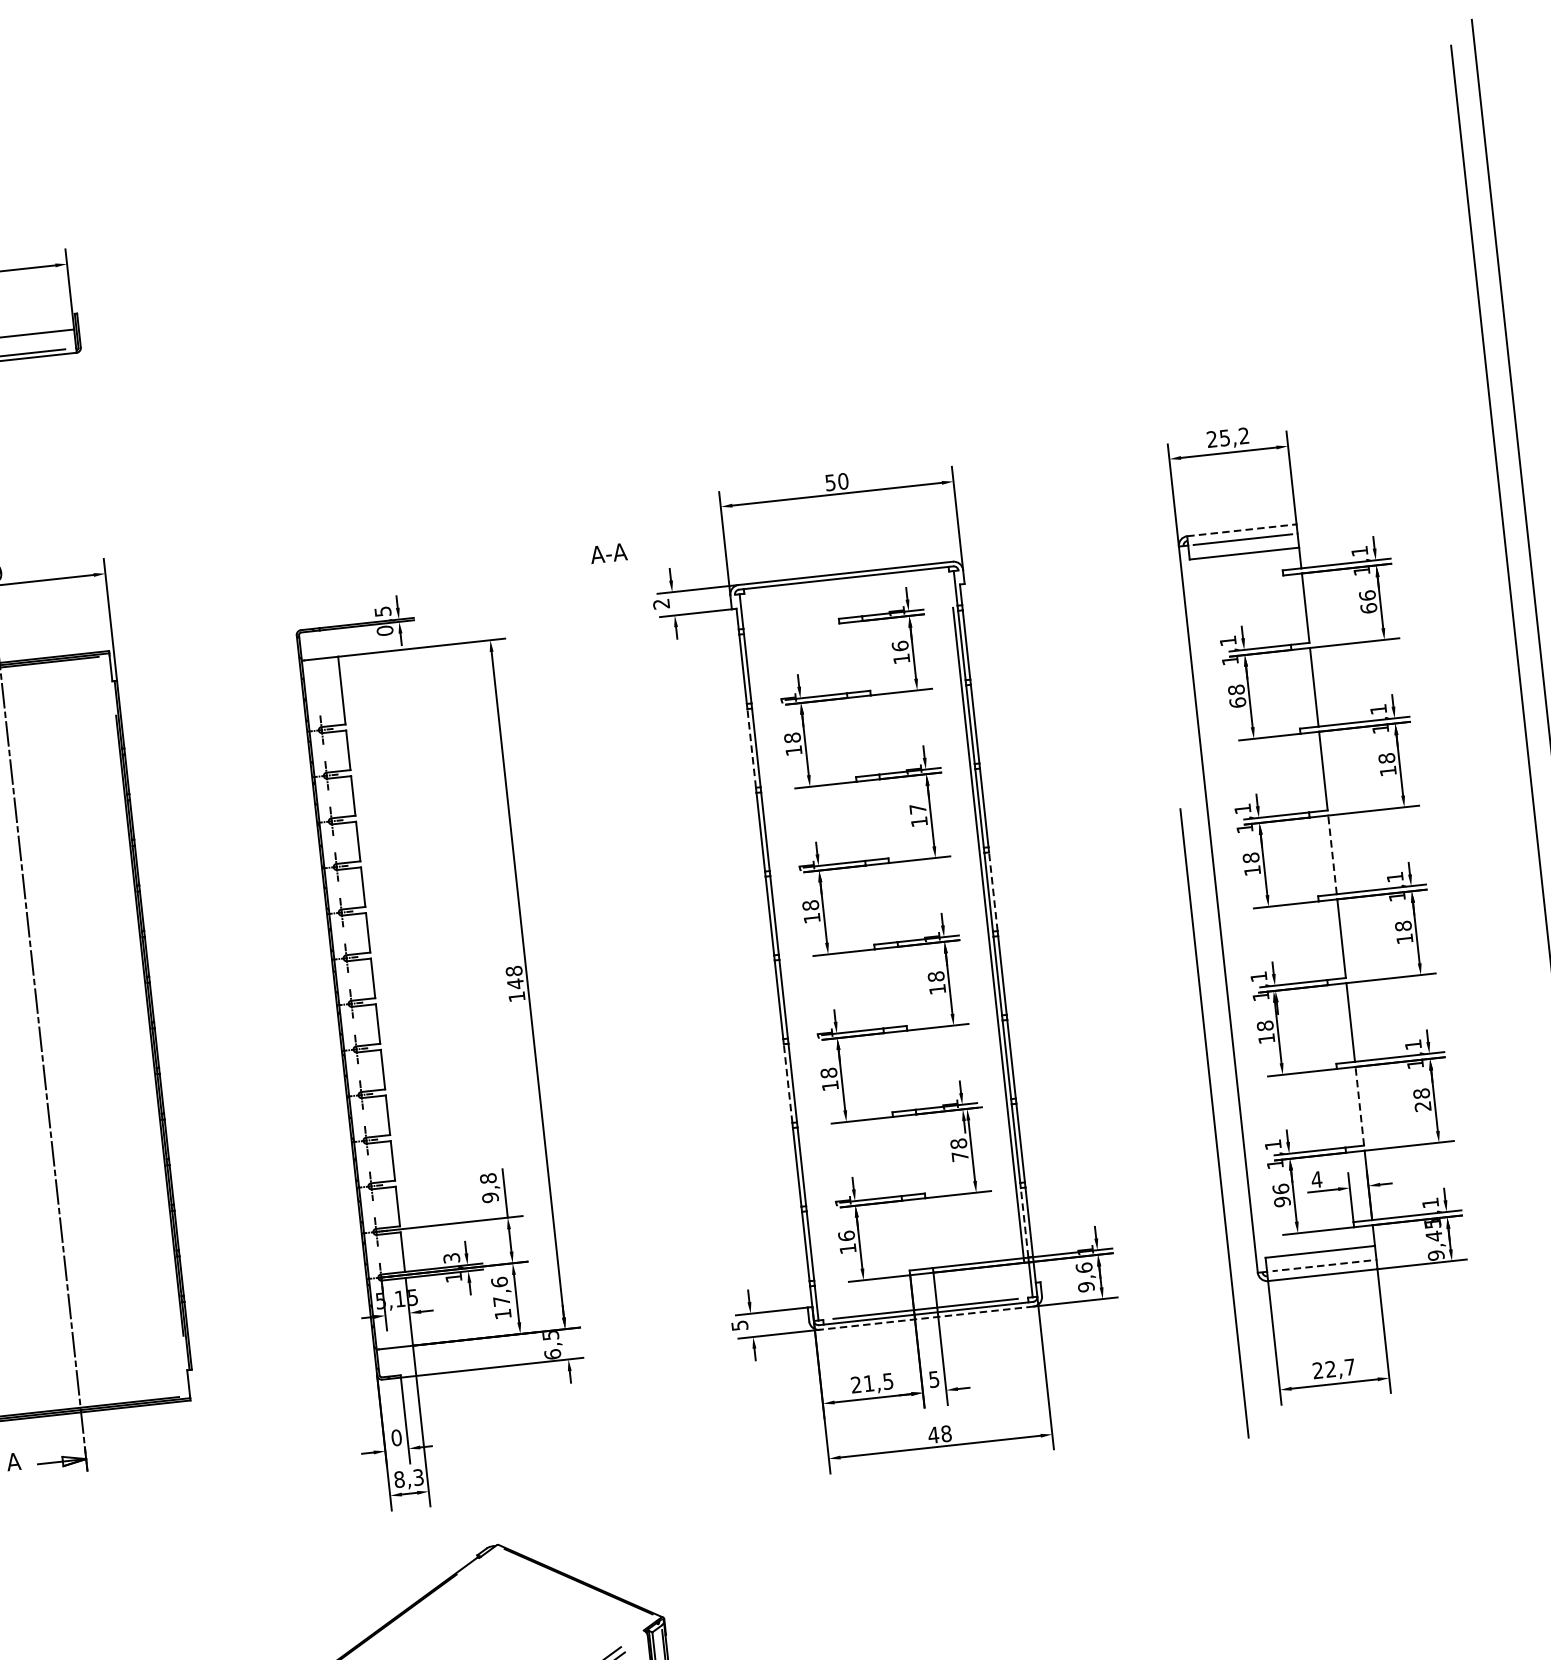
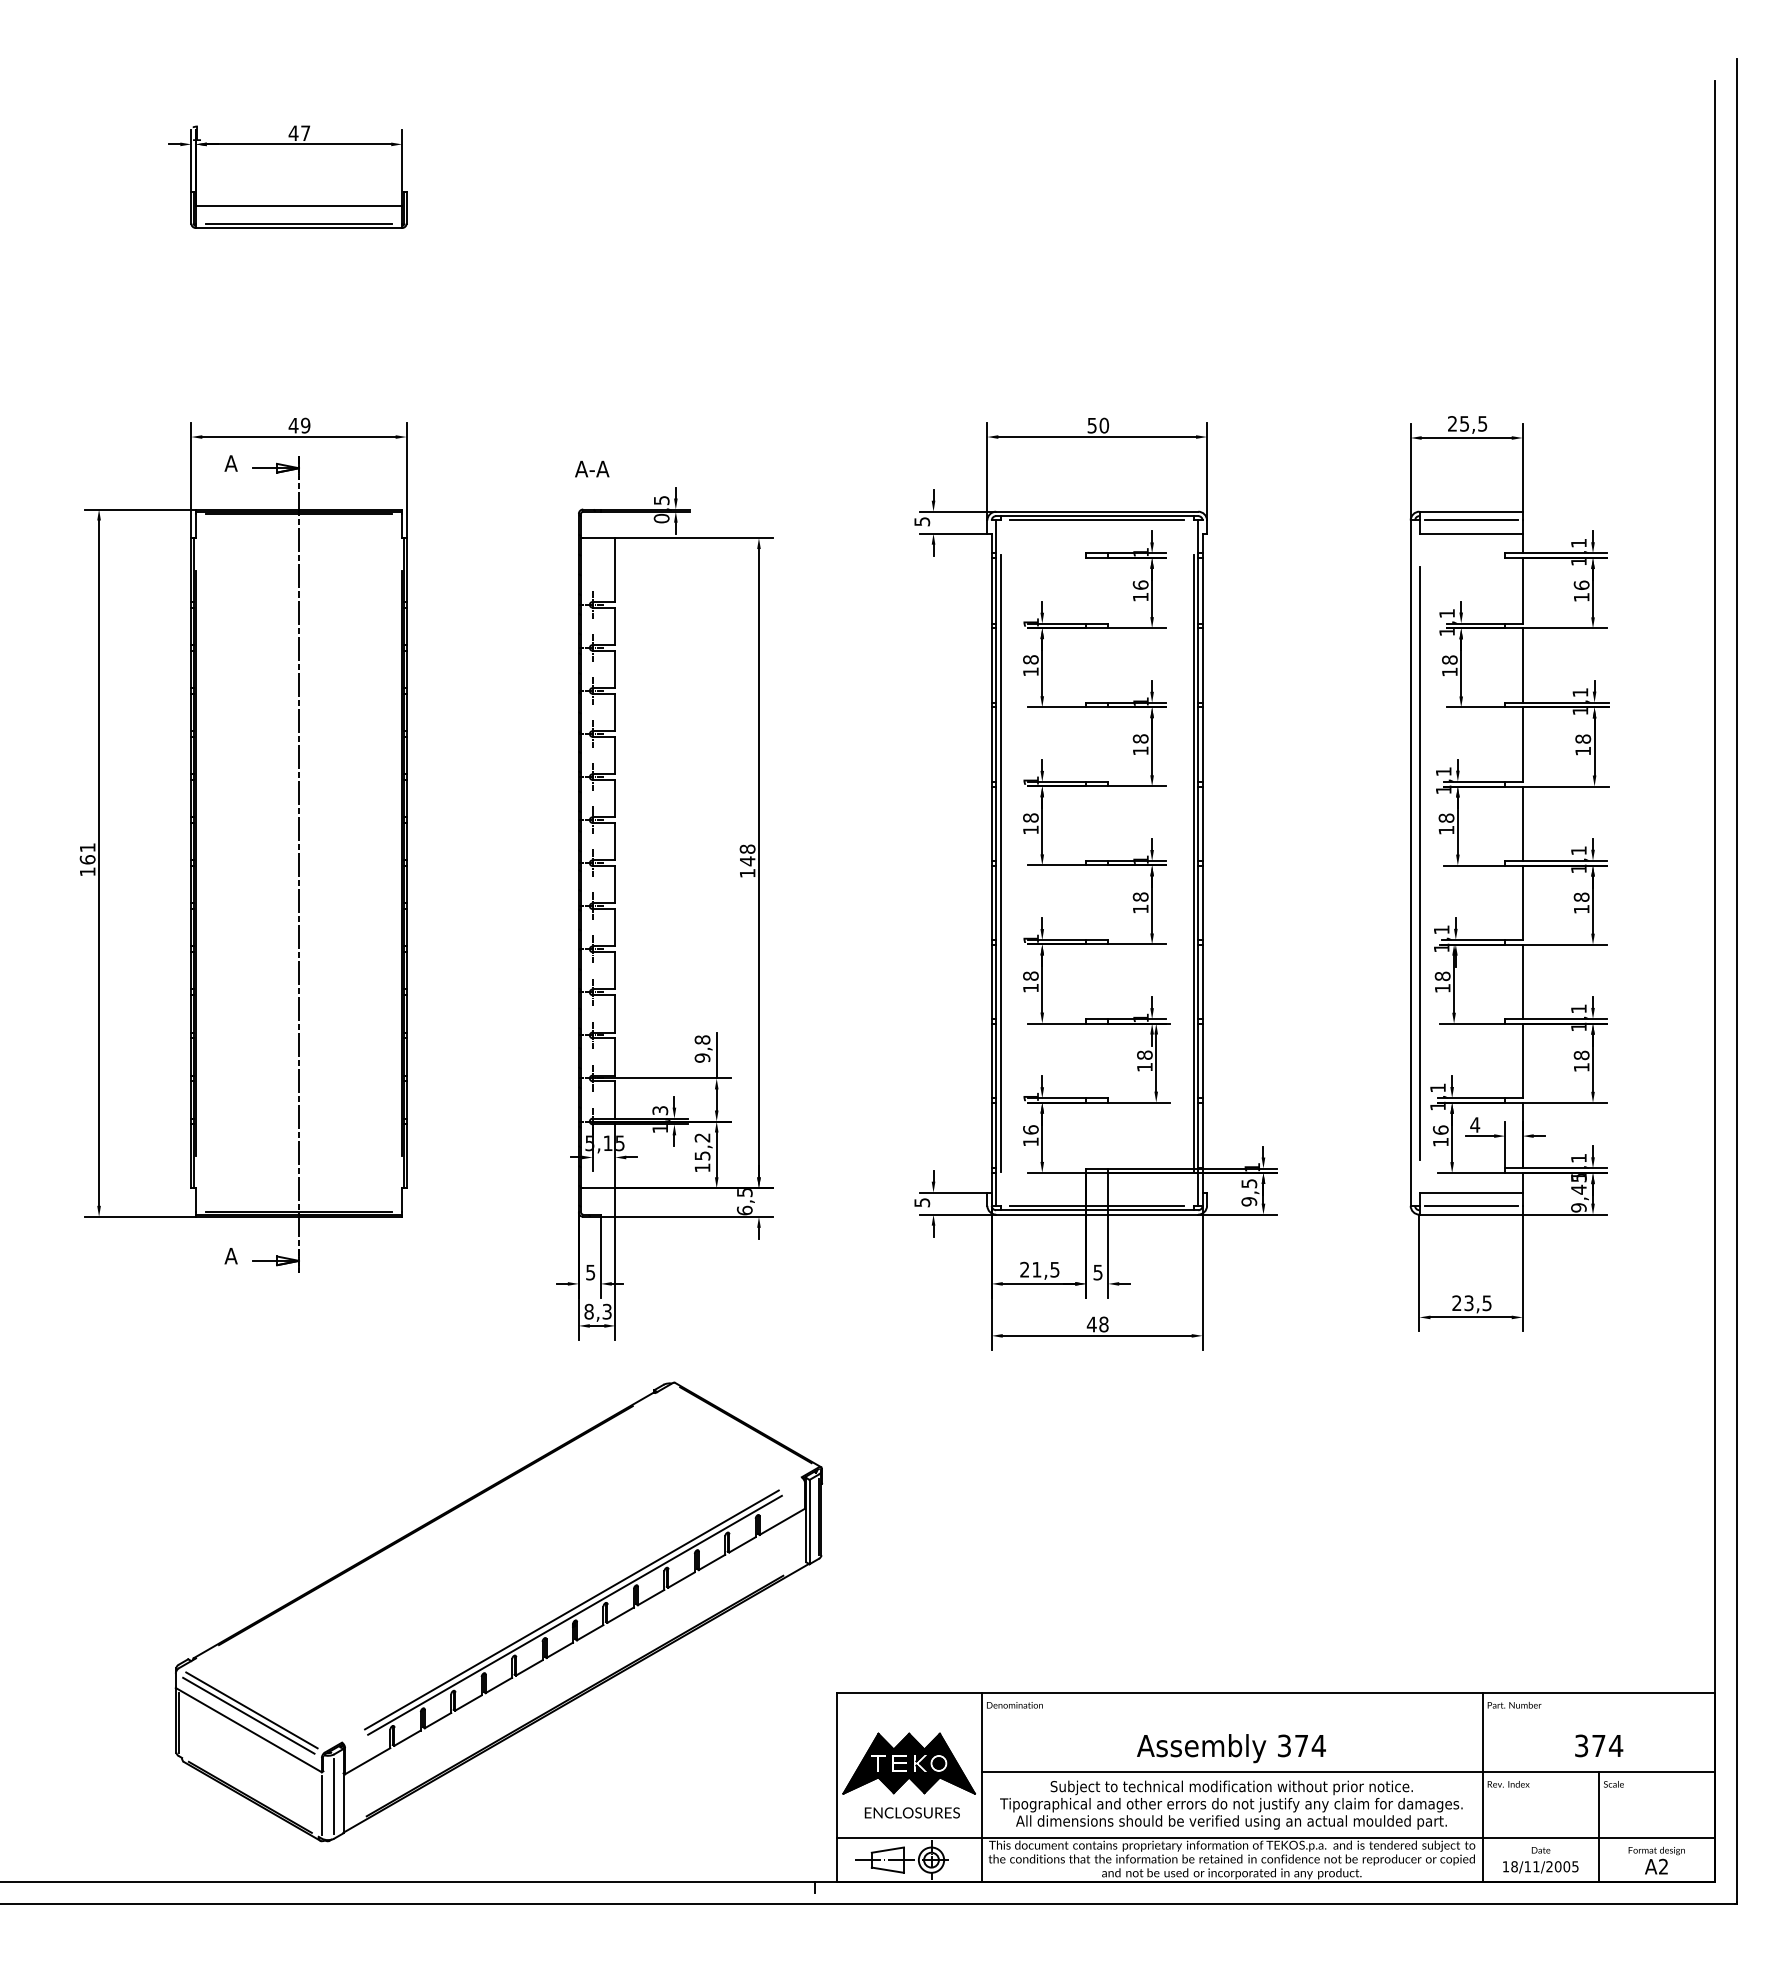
text: (1243, 435) -> (1482, 423), 25,2 -> 25,5
line: (1242, 530) -> (1471, 511), dashed -> solid
text: (609, 552) -> (592, 468), moved
line: (847, 582) -> (1097, 520), added
text: (661, 603) -> (922, 521), 2 -> 5
text: (1368, 608) -> (1581, 597), 66 -> 16
text: (1237, 702) -> (1449, 671), 68 -> 18
line: (751, 747) -> (991, 664), dashed -> solid
text: (917, 808) -> (1140, 738), 17 -> 18
line: (1332, 854) -> (1522, 823), dashed -> solid
line: (993, 891) -> (1202, 823), dashed -> solid
line: (783, 956) -> (1000, 862), added
line: (787, 1083) -> (991, 981), dashed -> solid
line: (1359, 1105) -> (1522, 1060), dashed -> solid
text: (1422, 1106) -> (1581, 1067), 28 -> 18
line: (1214, 1123) -> (1419, 863), moved
text: (959, 1156) -> (1144, 1067), 78 -> 18
text: (1281, 1201) -> (1440, 1141), 96 -> 16
line: (1024, 1222) -> (1198, 1135), dashed -> solid
line: (1321, 1265) -> (1470, 1205), dashed -> solid
text: (1084, 1267) -> (1249, 1183), 9,6 -> 9,5
text: (500, 1291) -> (702, 1146), 17,6 -> 15,2
line: (925, 1318) -> (1096, 1214), dashed -> solid
text: (1339, 1368) -> (1477, 1303), 22,7 -> 23,5
text: (396, 1437) -> (590, 1272), 0 -> 5

